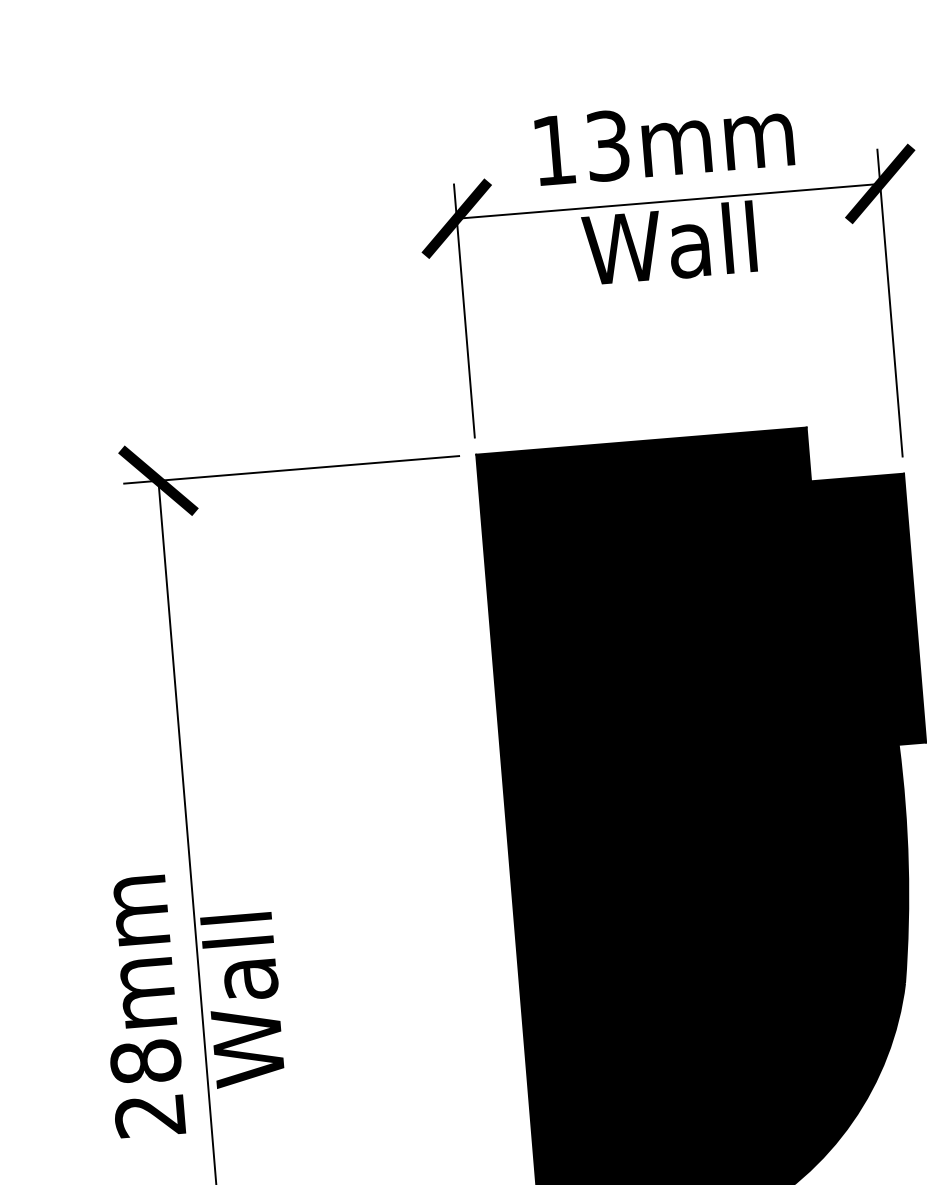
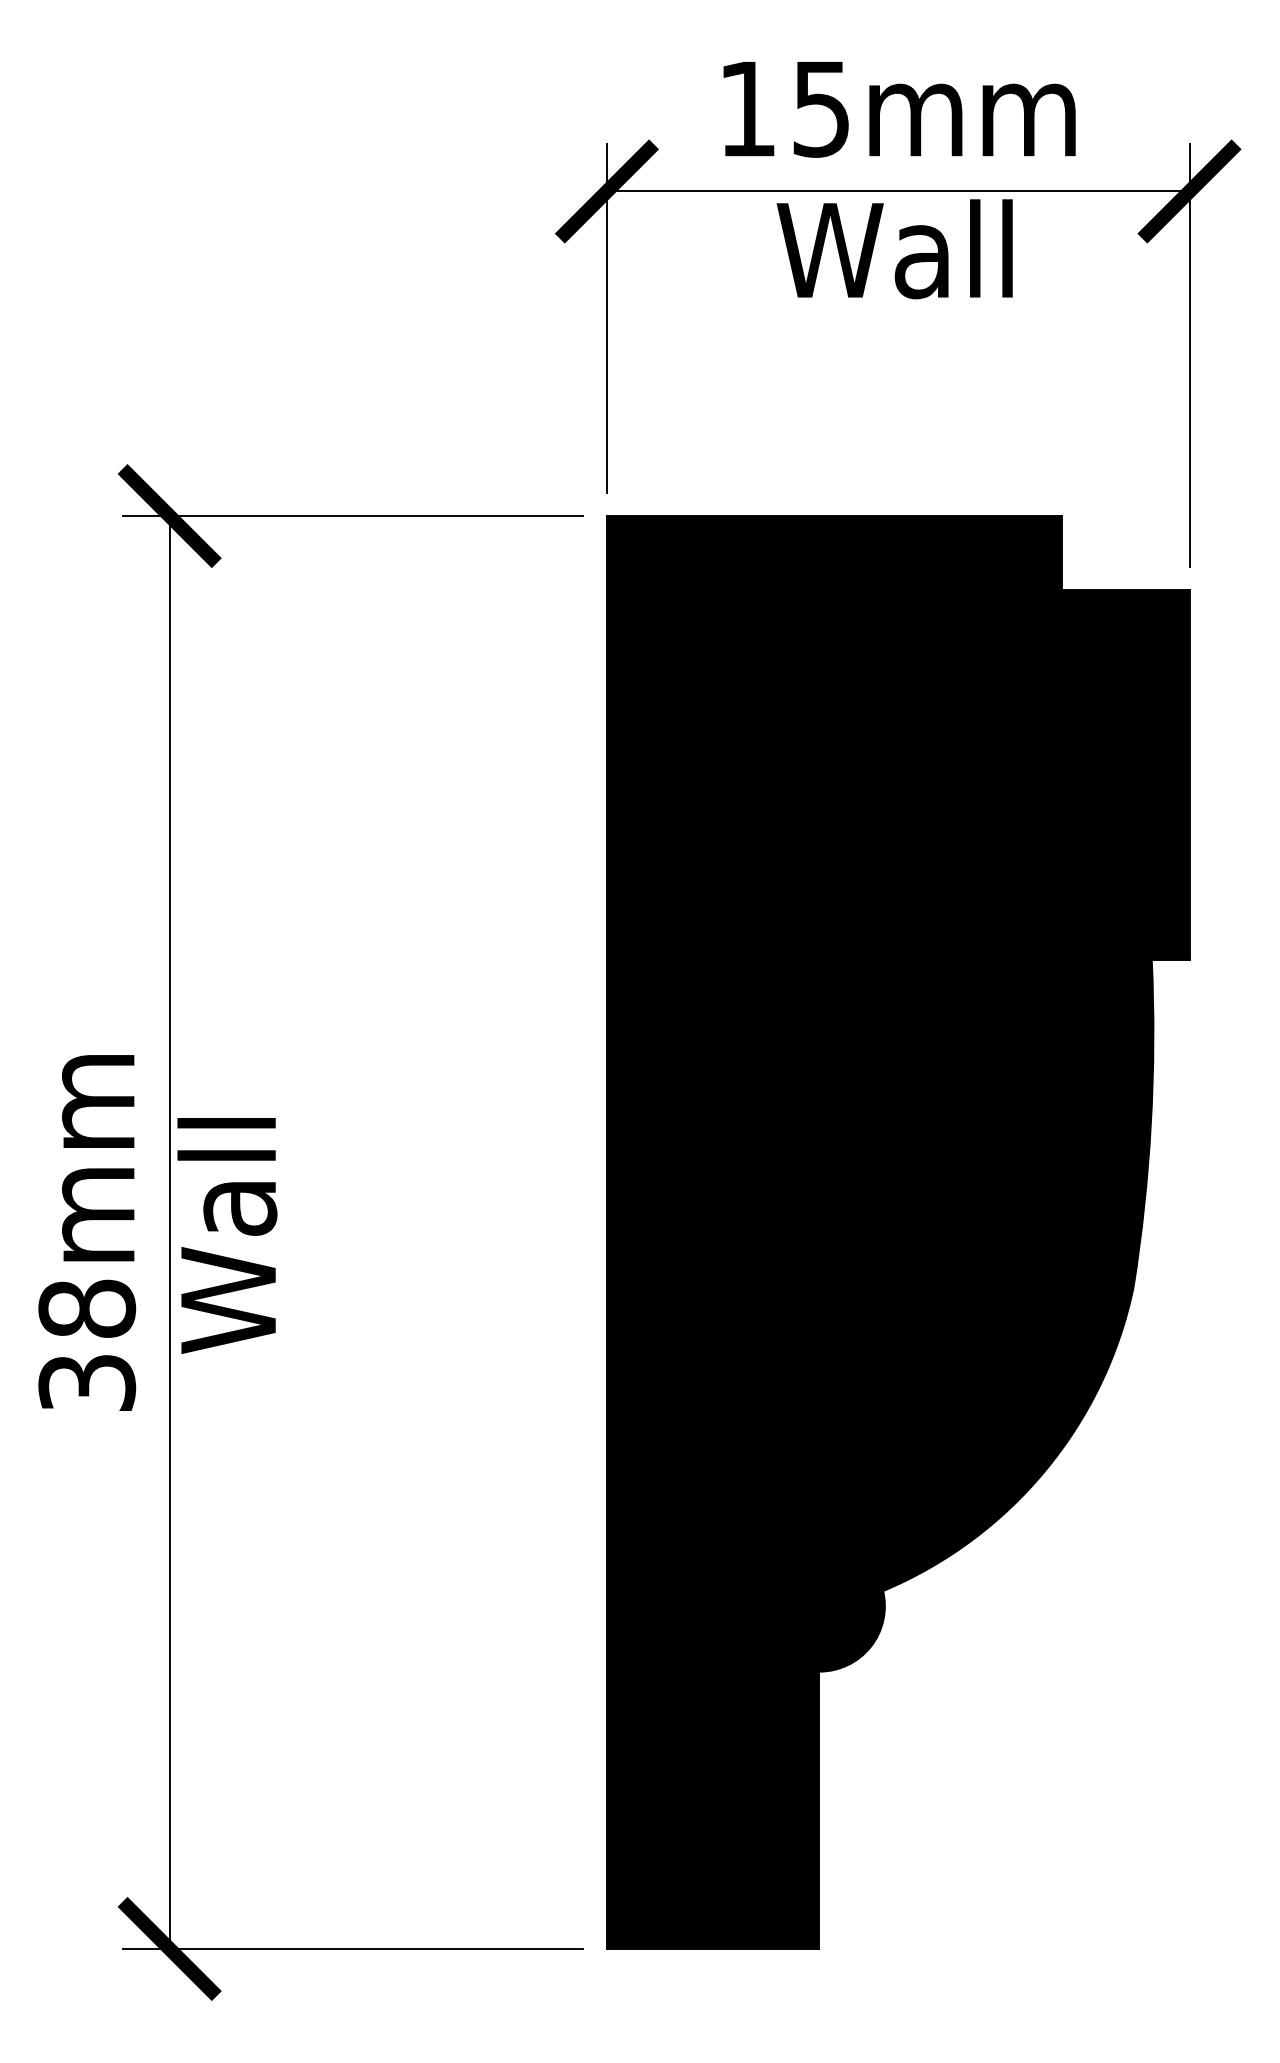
text: (607, 145) -> (821, 108), 13mm -> 15mm
text: (150, 1116) -> (87, 1383), 28mm -> 38mm

